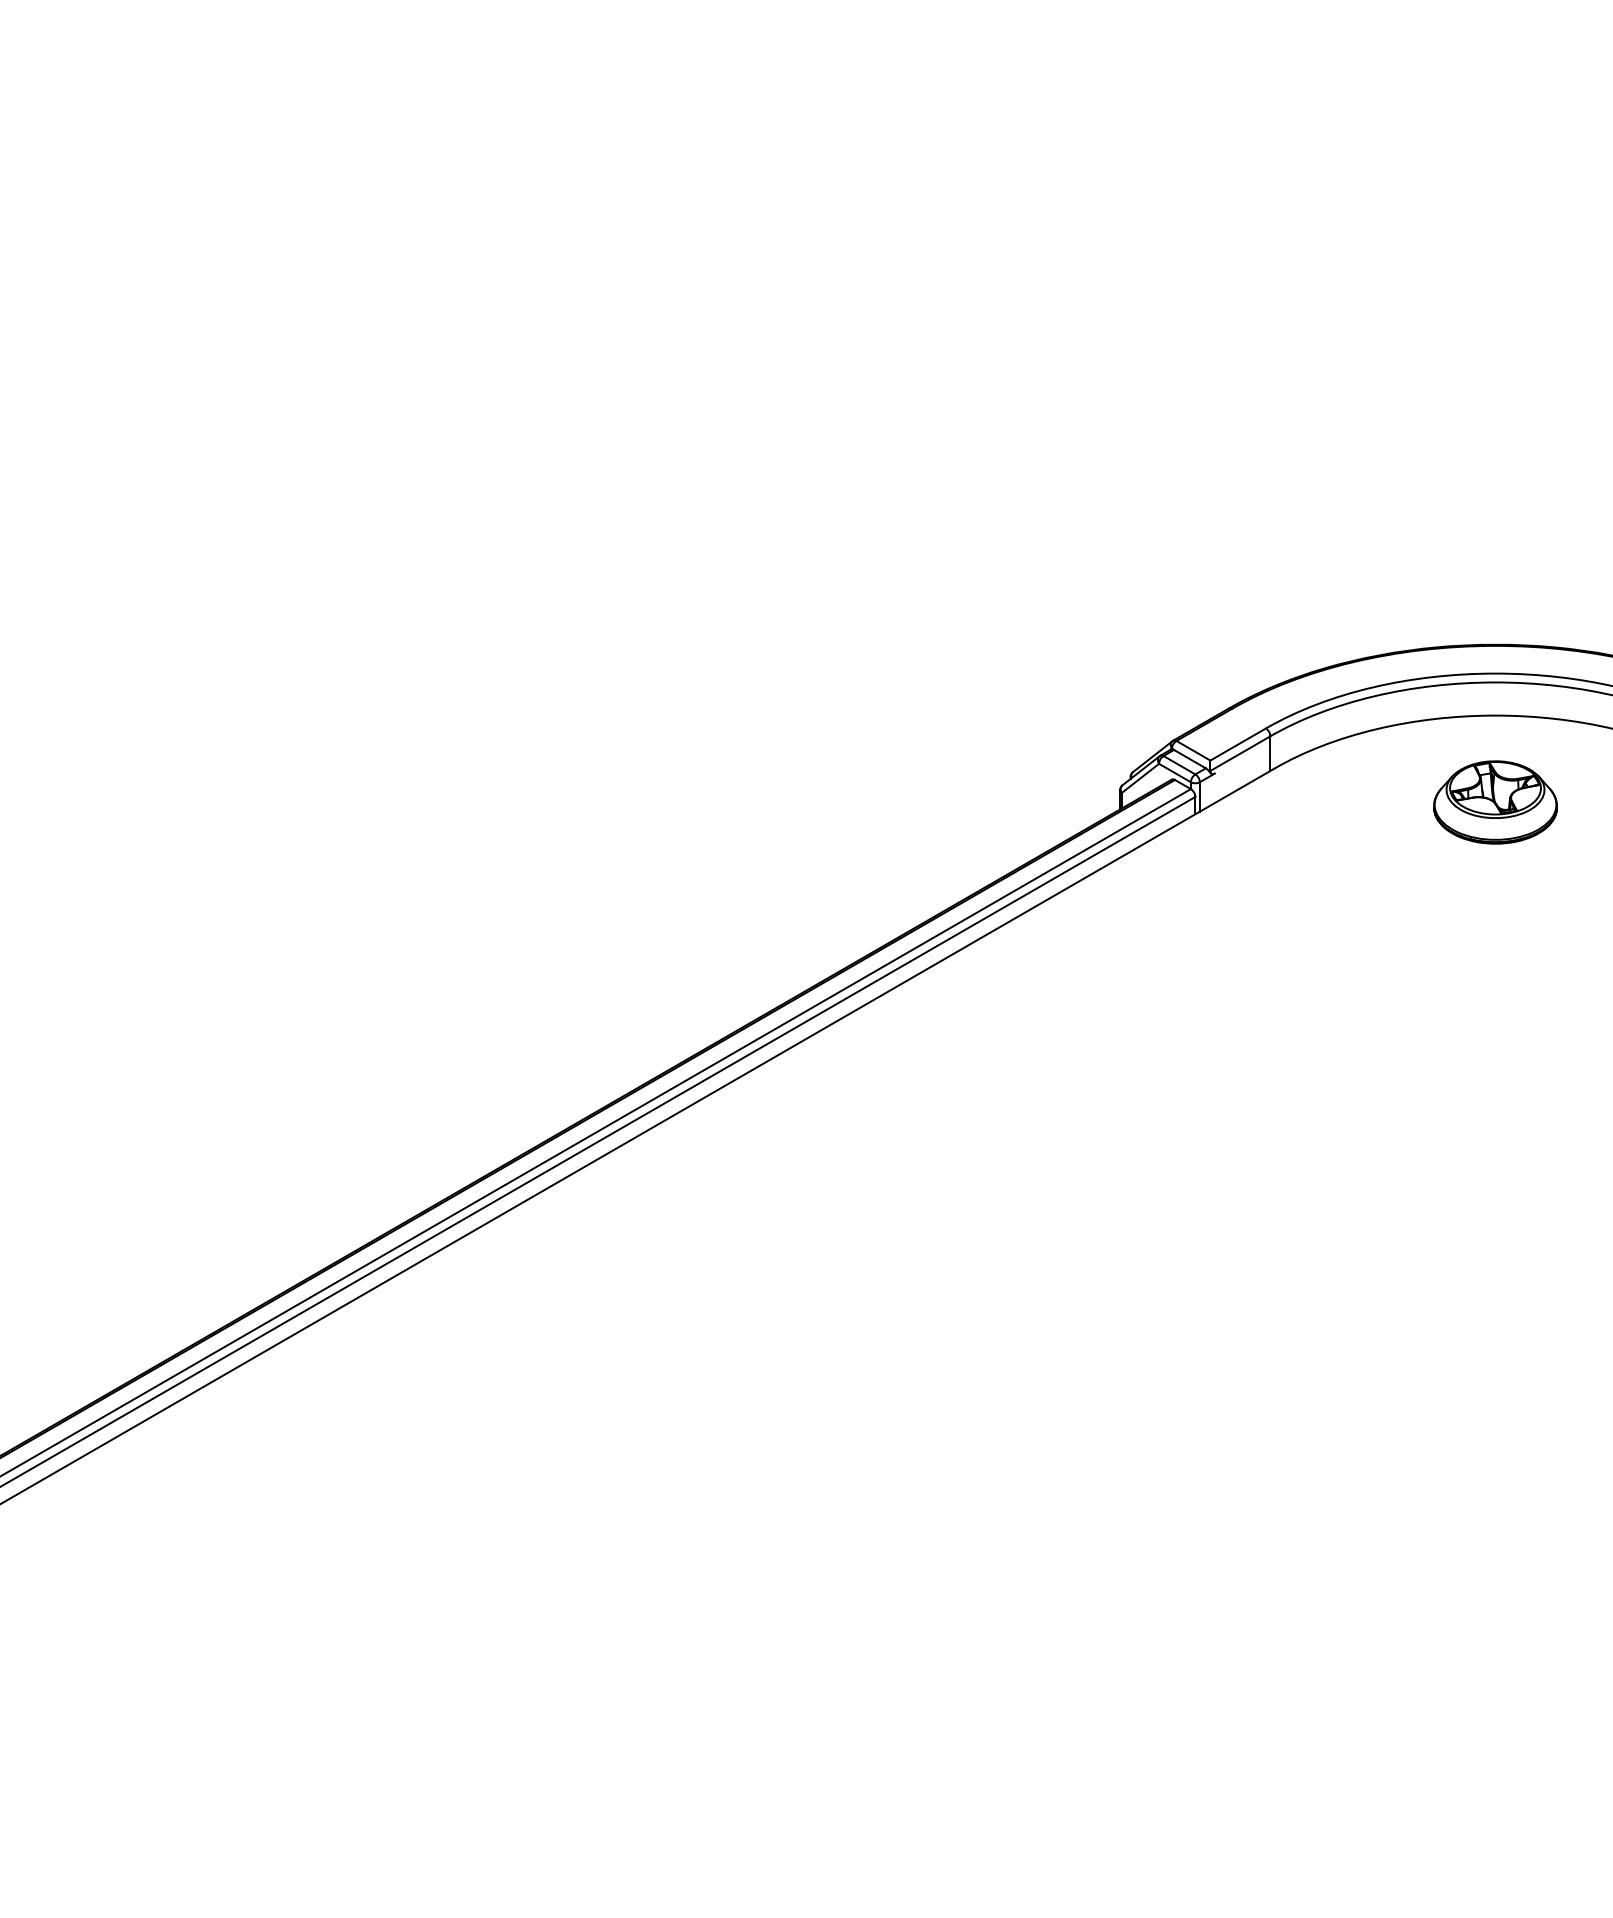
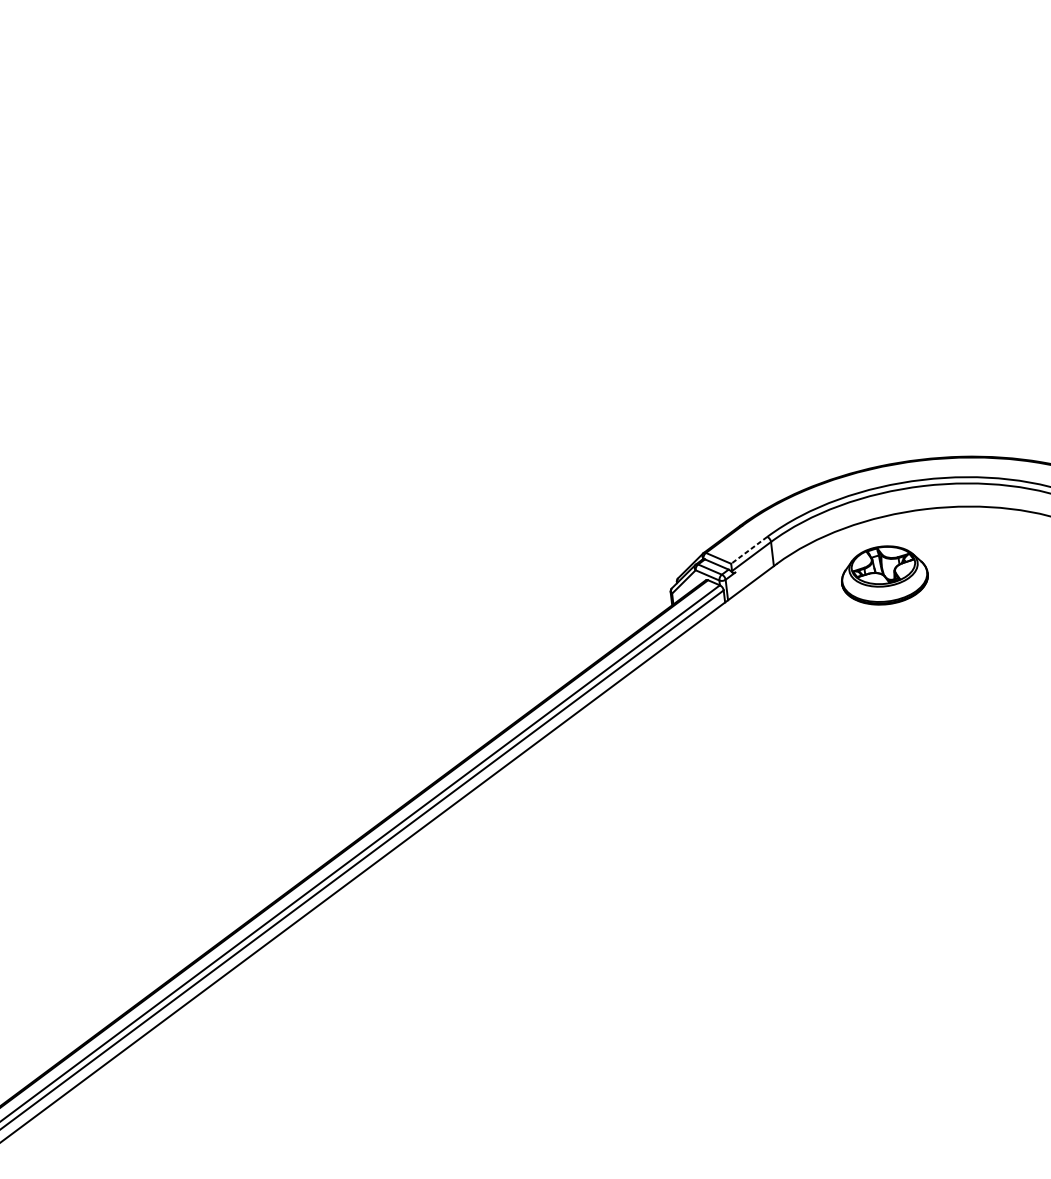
line: (1237, 744) -> (748, 550), solid -> dashed
part: (1495, 802) -> (884, 575), moved

